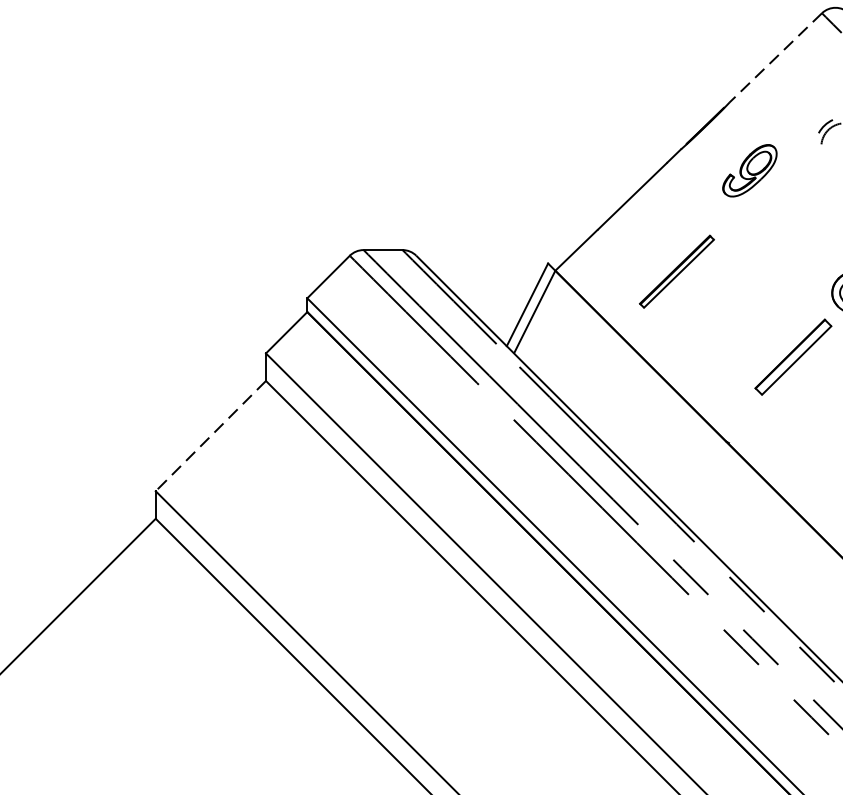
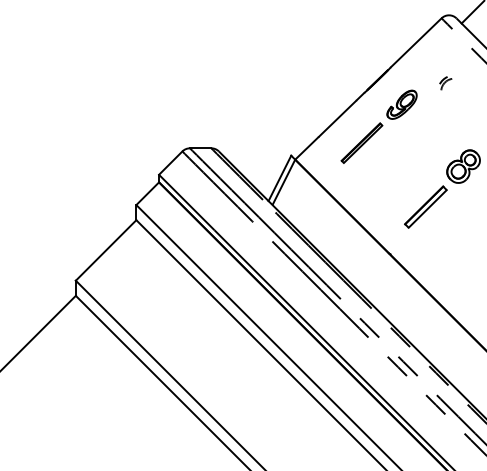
line: (774, 59) -> (415, 43), dashed -> solid
part: (676, 270) -> (361, 142), moved
line: (211, 436) -> (106, 250), dashed -> solid

